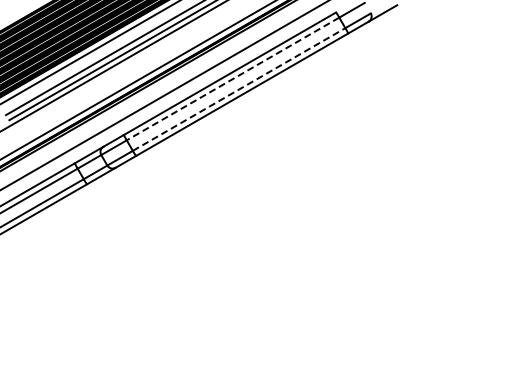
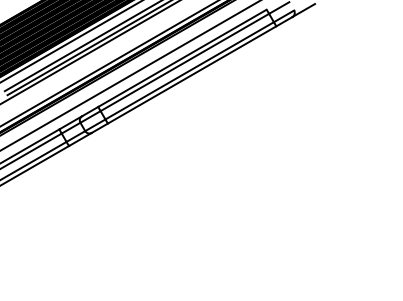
line: (233, 78) -> (185, 62), dashed -> solid
line: (239, 89) -> (190, 70), dashed -> solid

